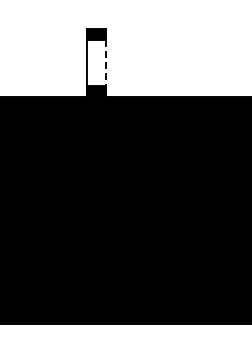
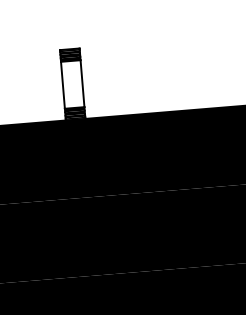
line: (105, 63) -> (82, 84), dashed -> solid

